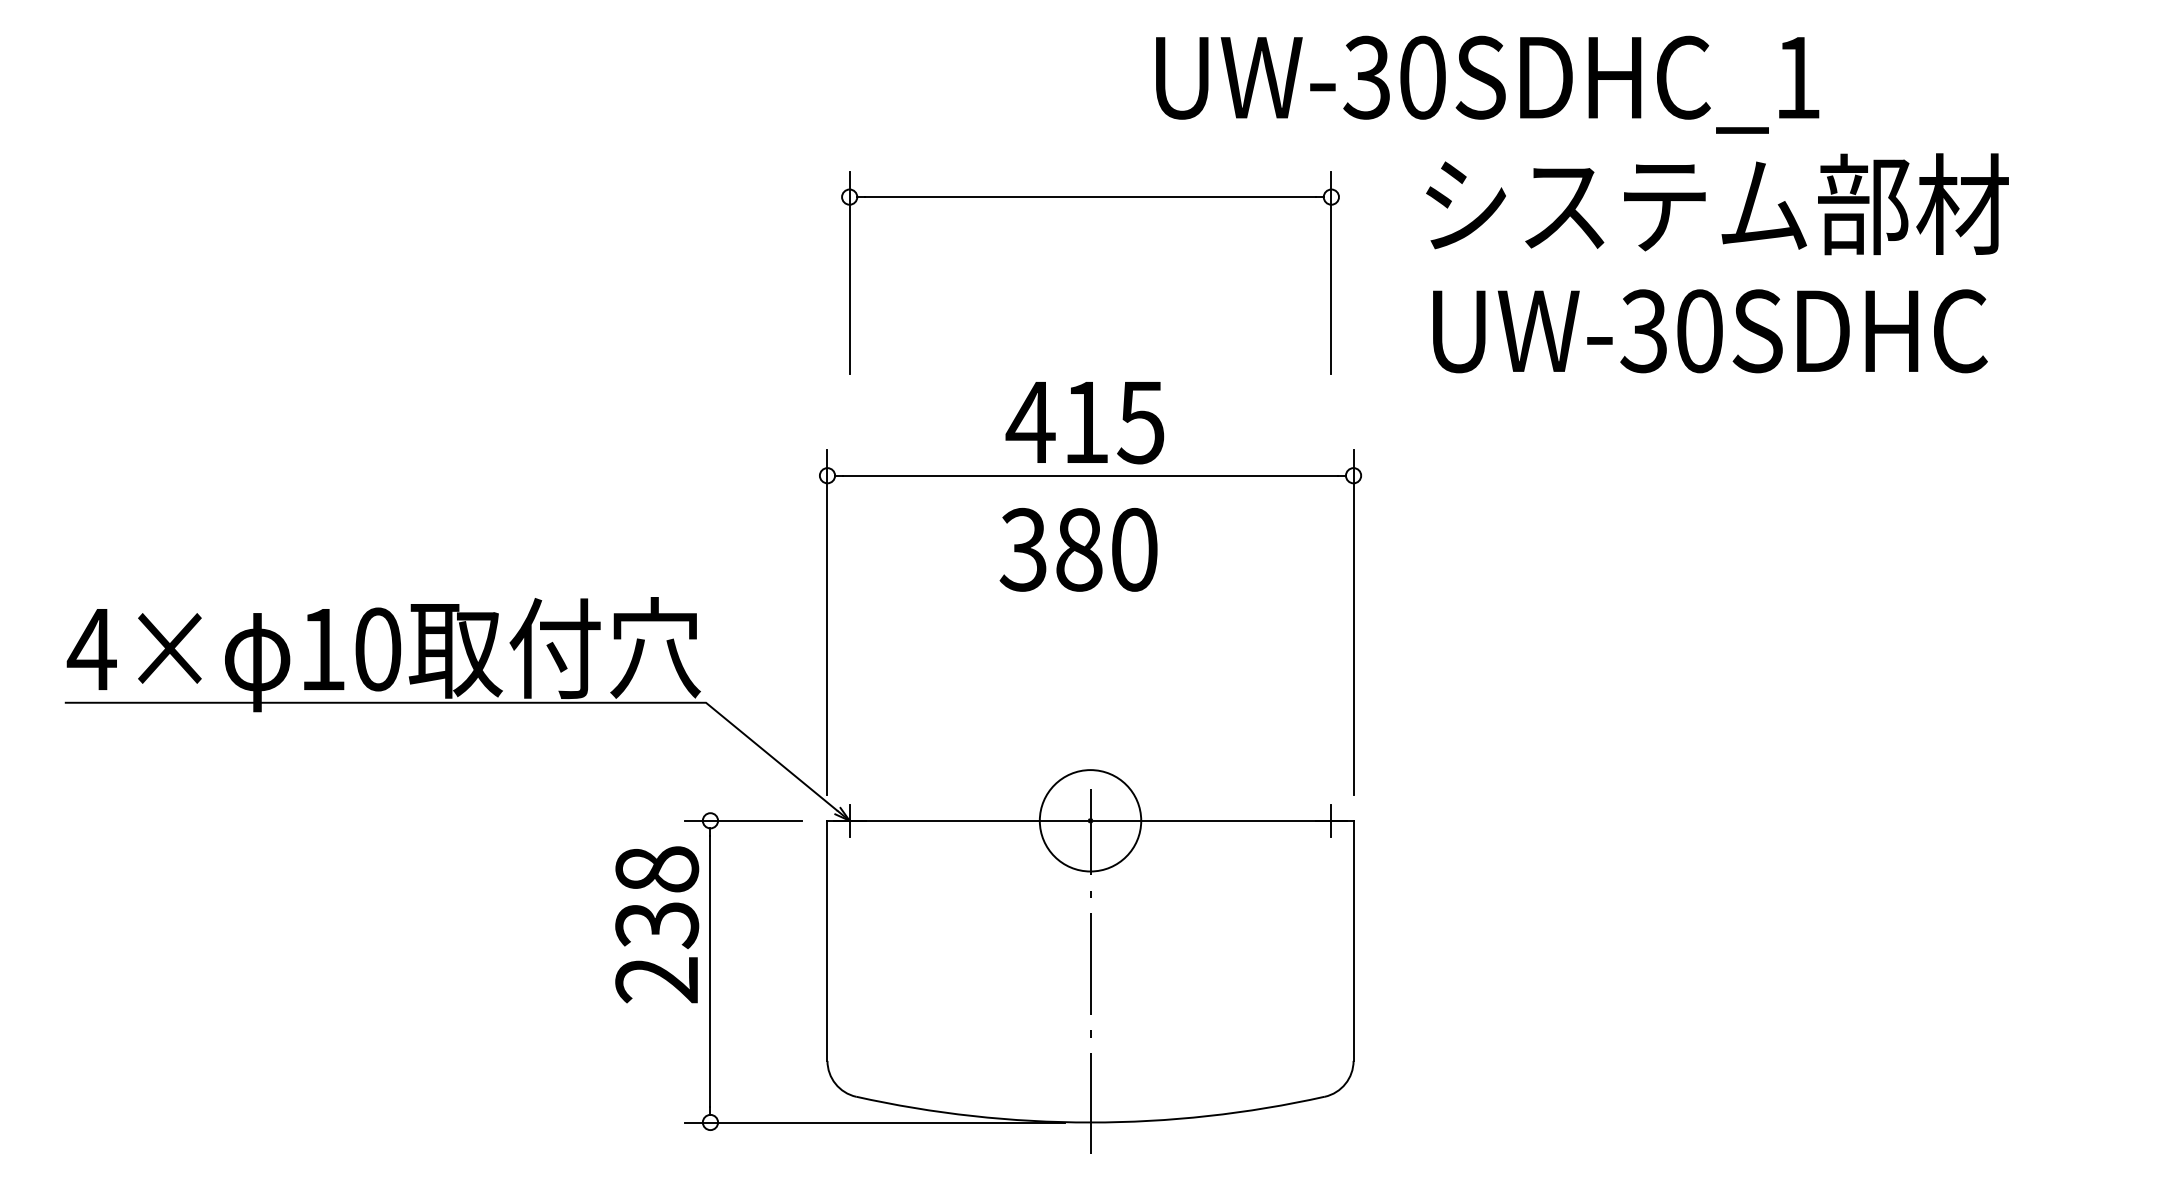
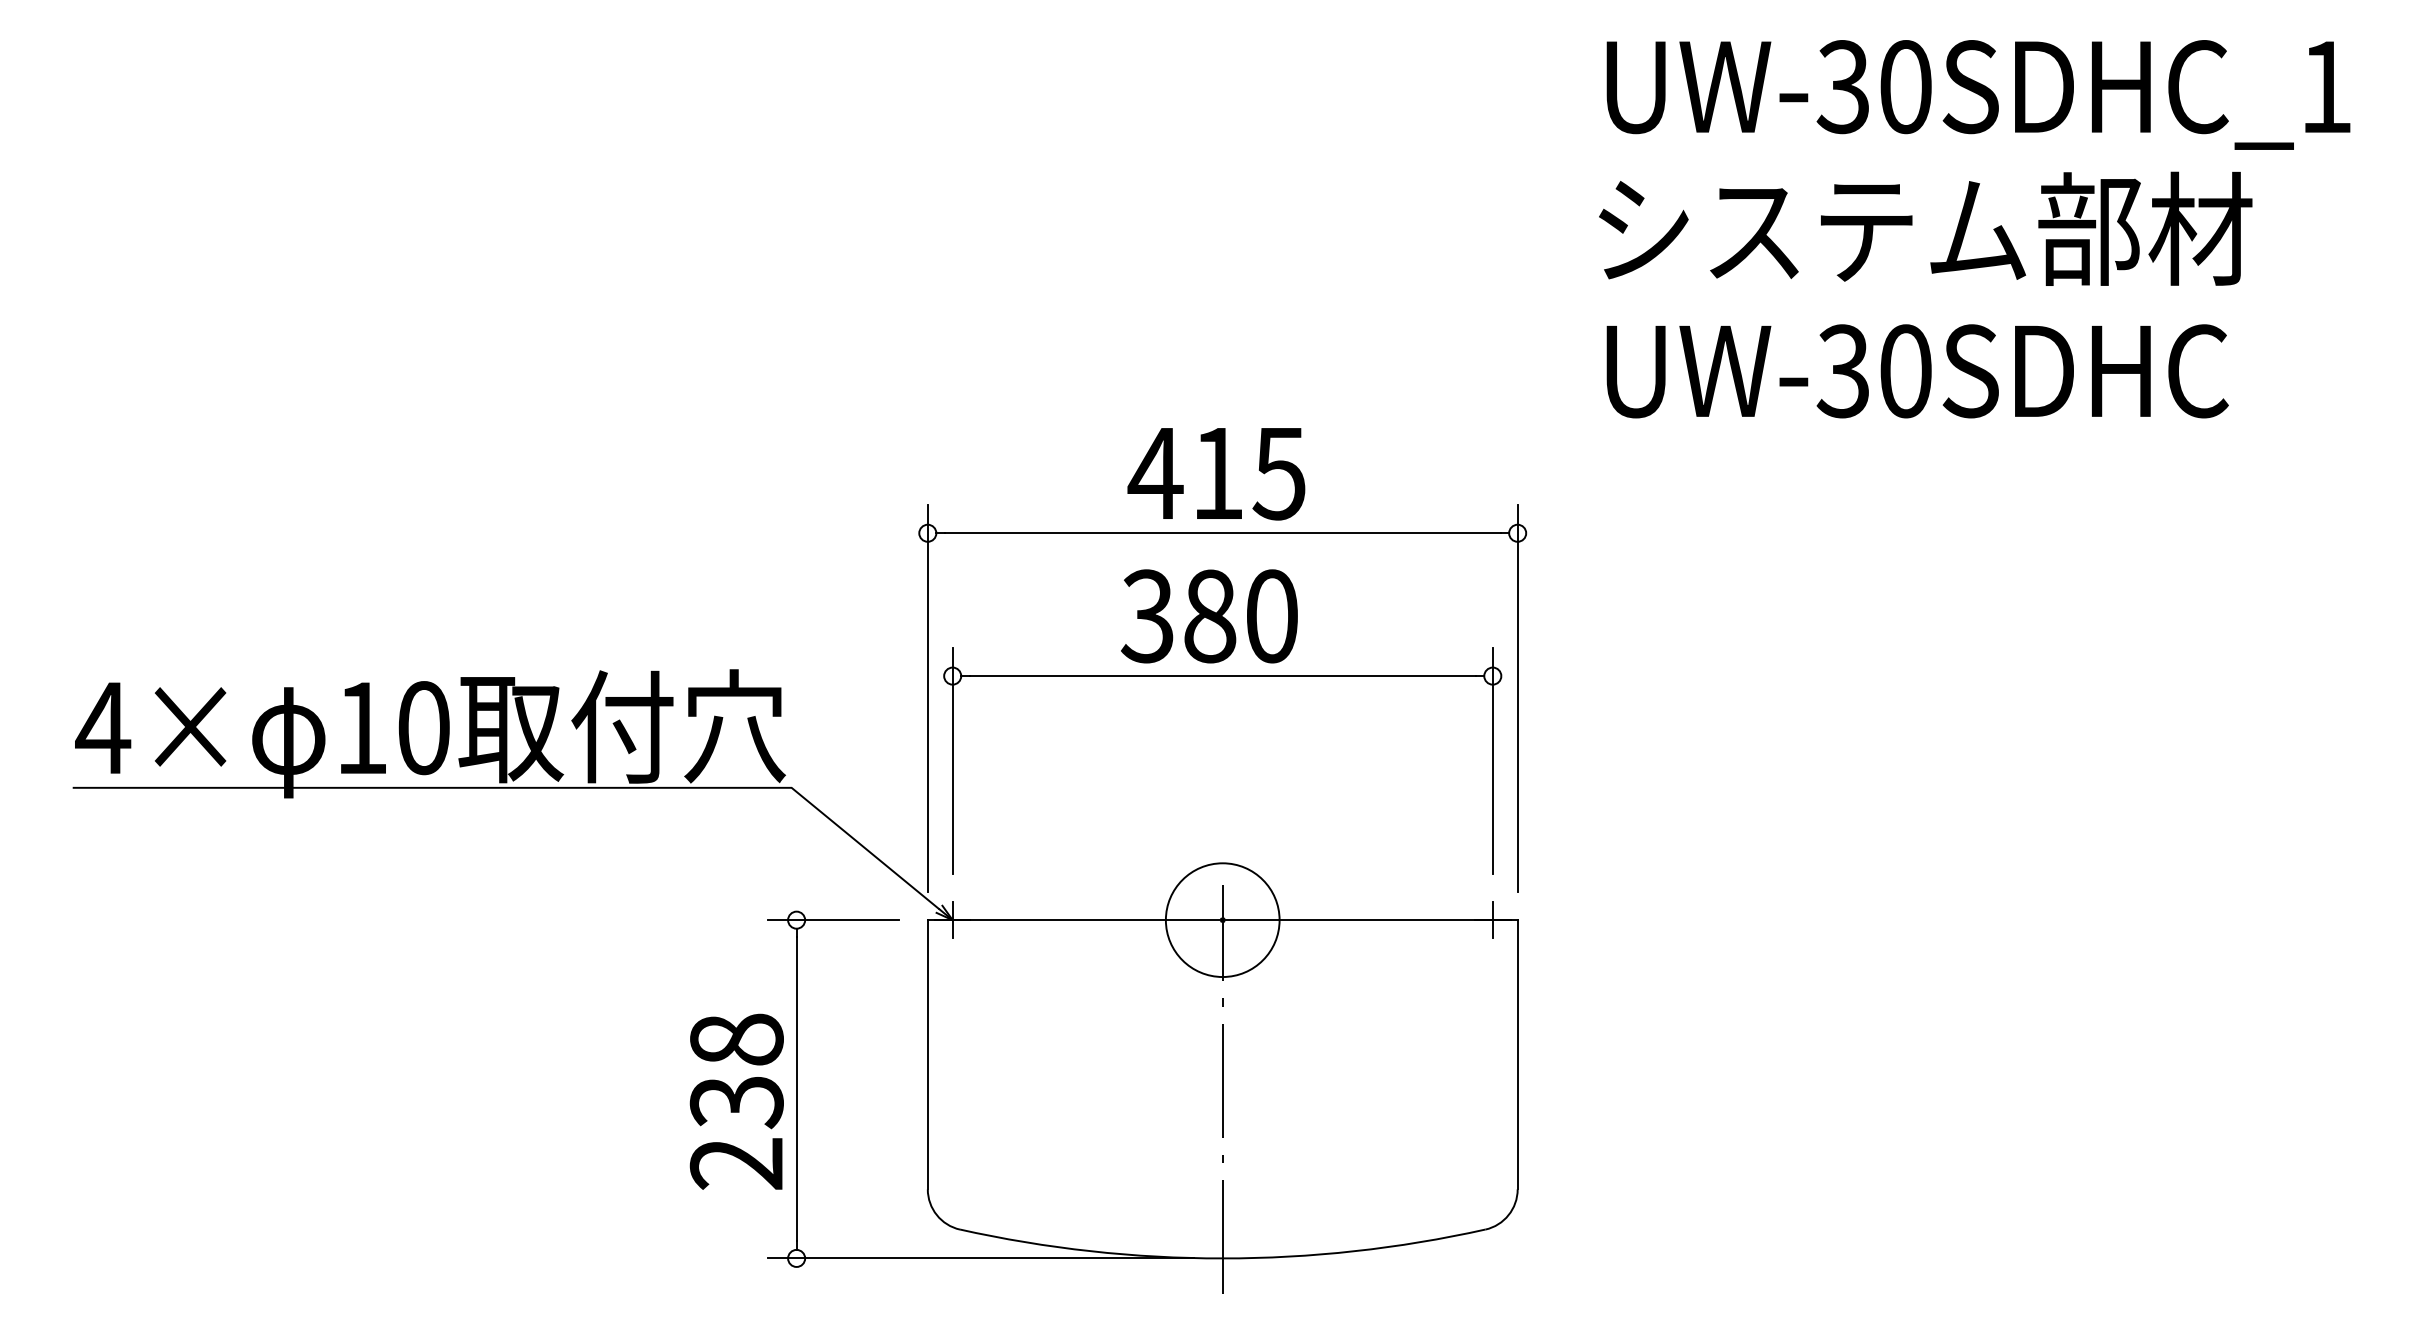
text: (1487, 84) -> (1978, 94), moved
part: (1090, 197) -> (1222, 676), moved
text: (657, 924) -> (737, 1101), moved

